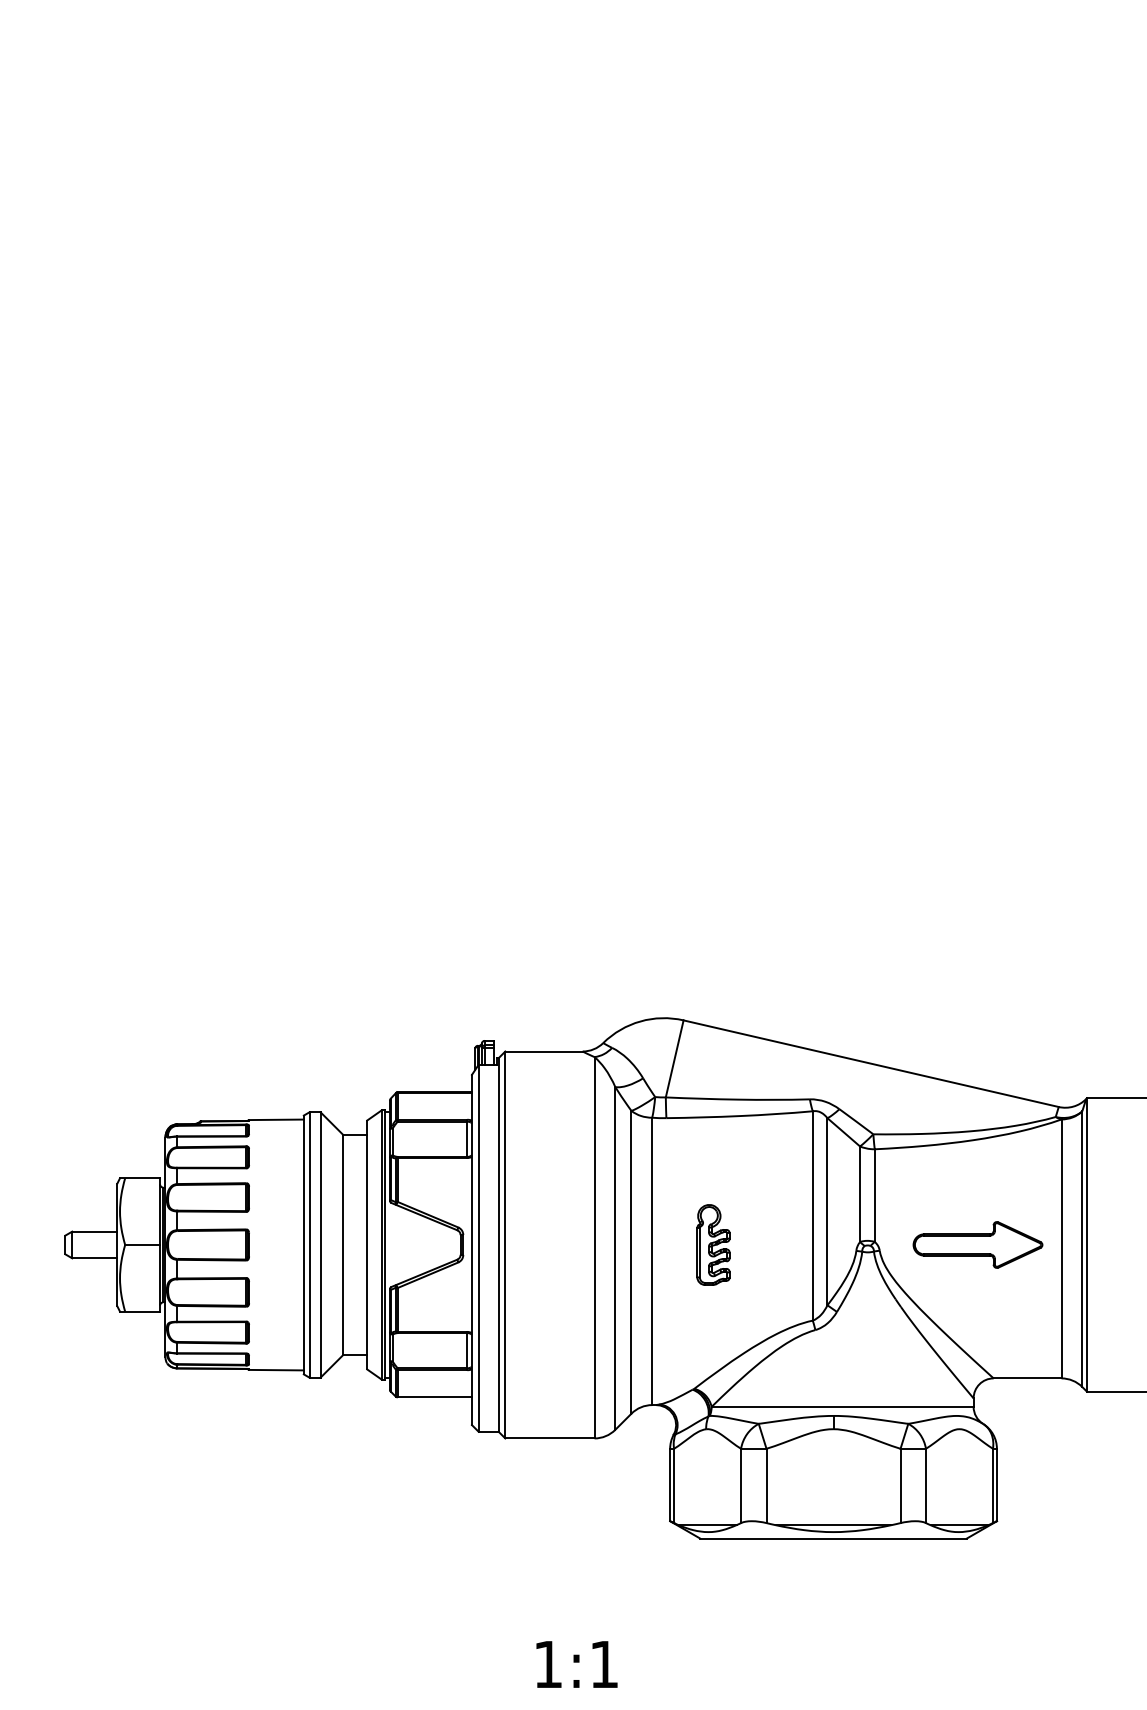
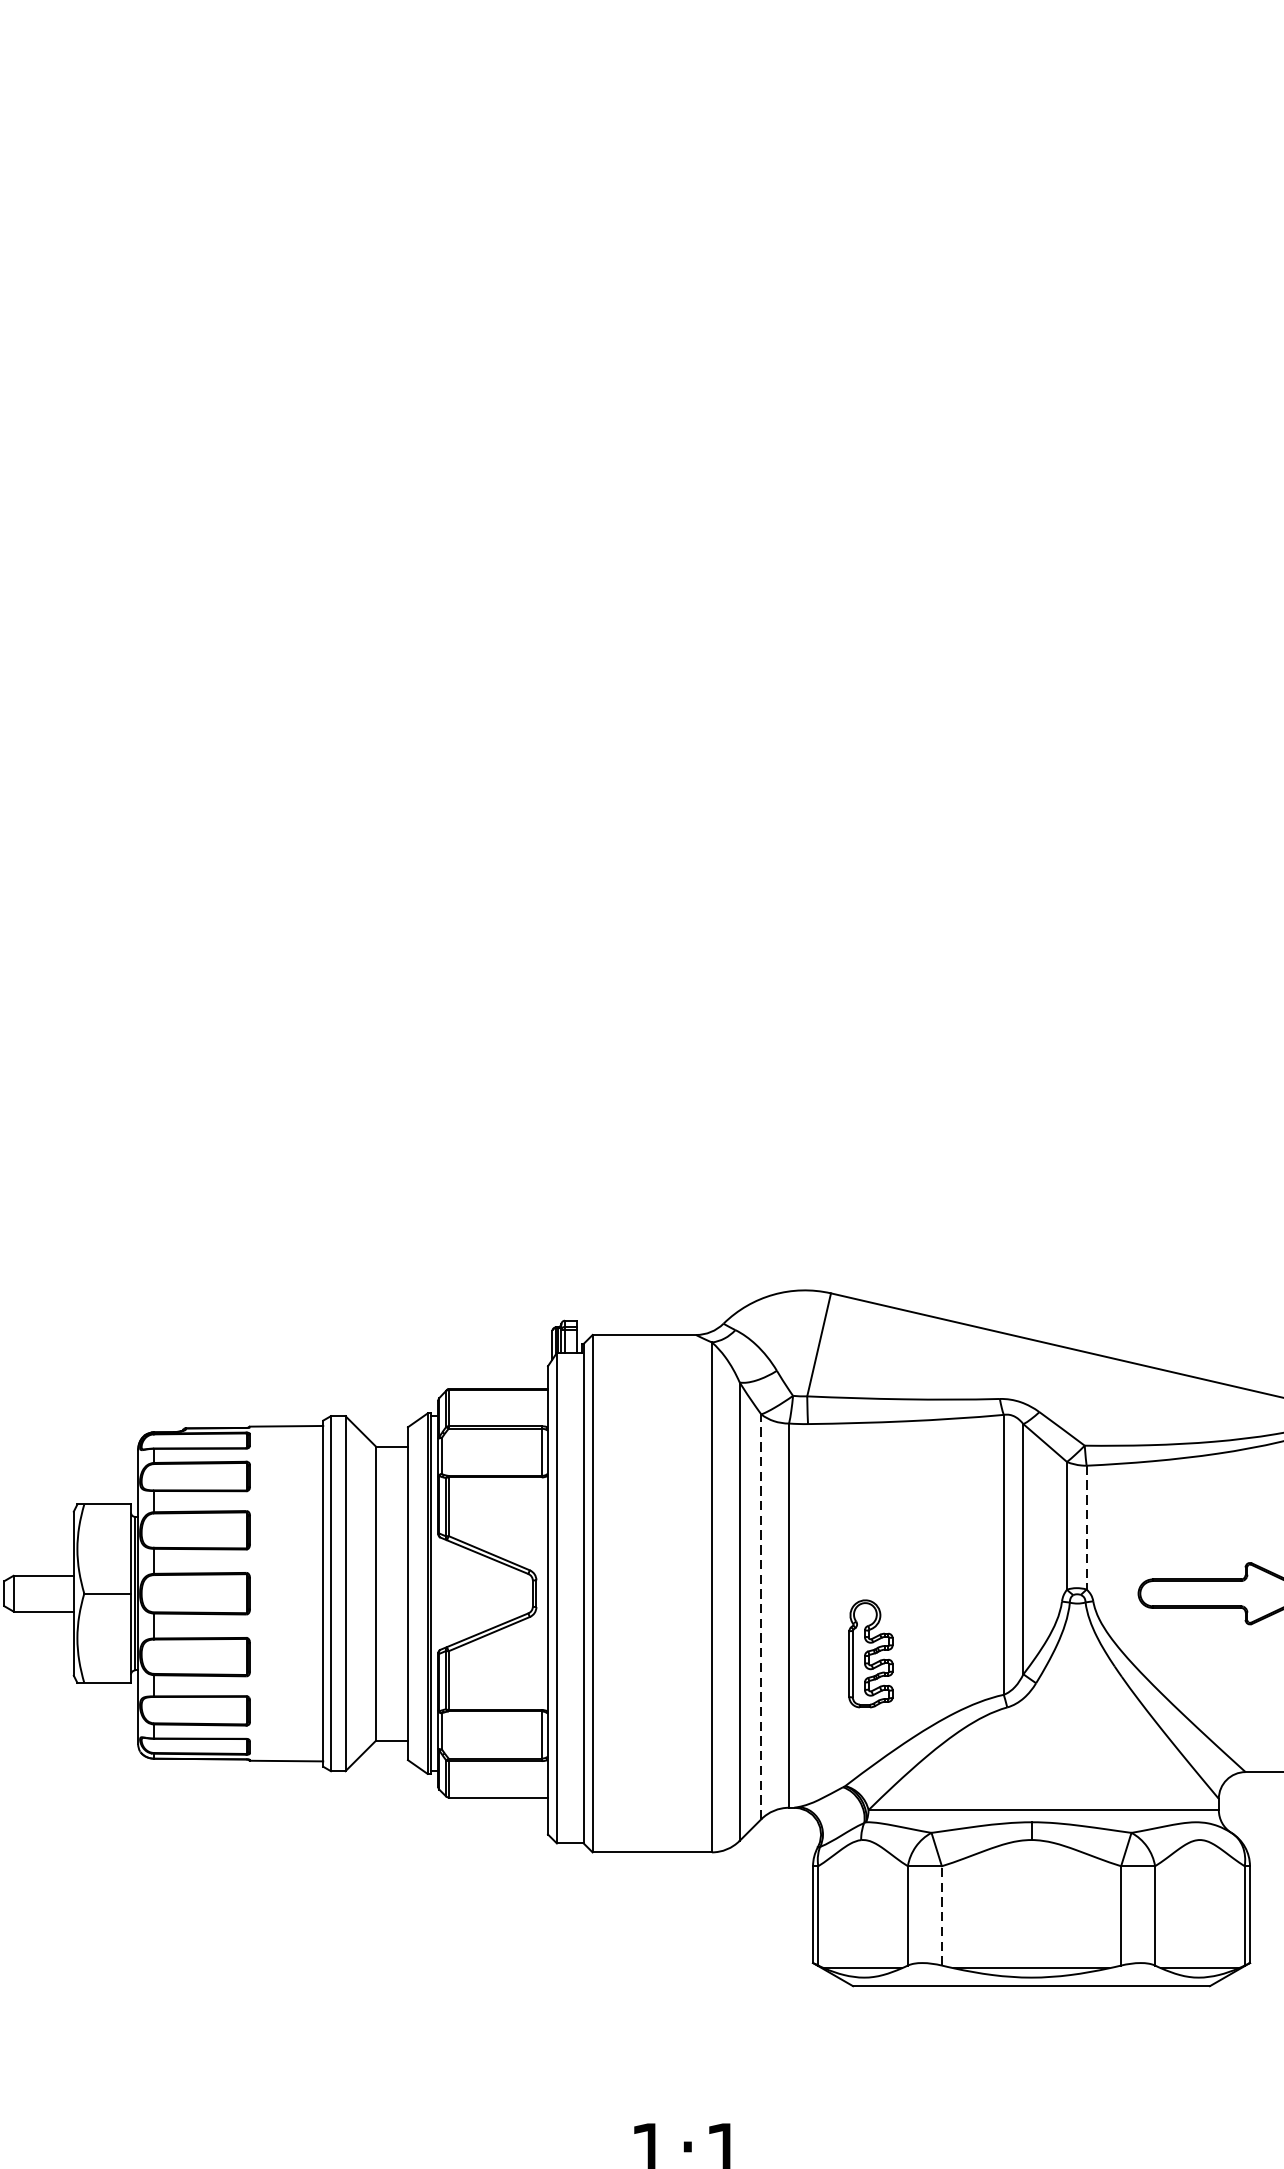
line: (874, 1196) -> (1086, 1528), solid -> dashed
part: (713, 1244) -> (870, 1653), moved
line: (631, 1261) -> (761, 1615), solid -> dashed
line: (766, 1485) -> (941, 1915), solid -> dashed

